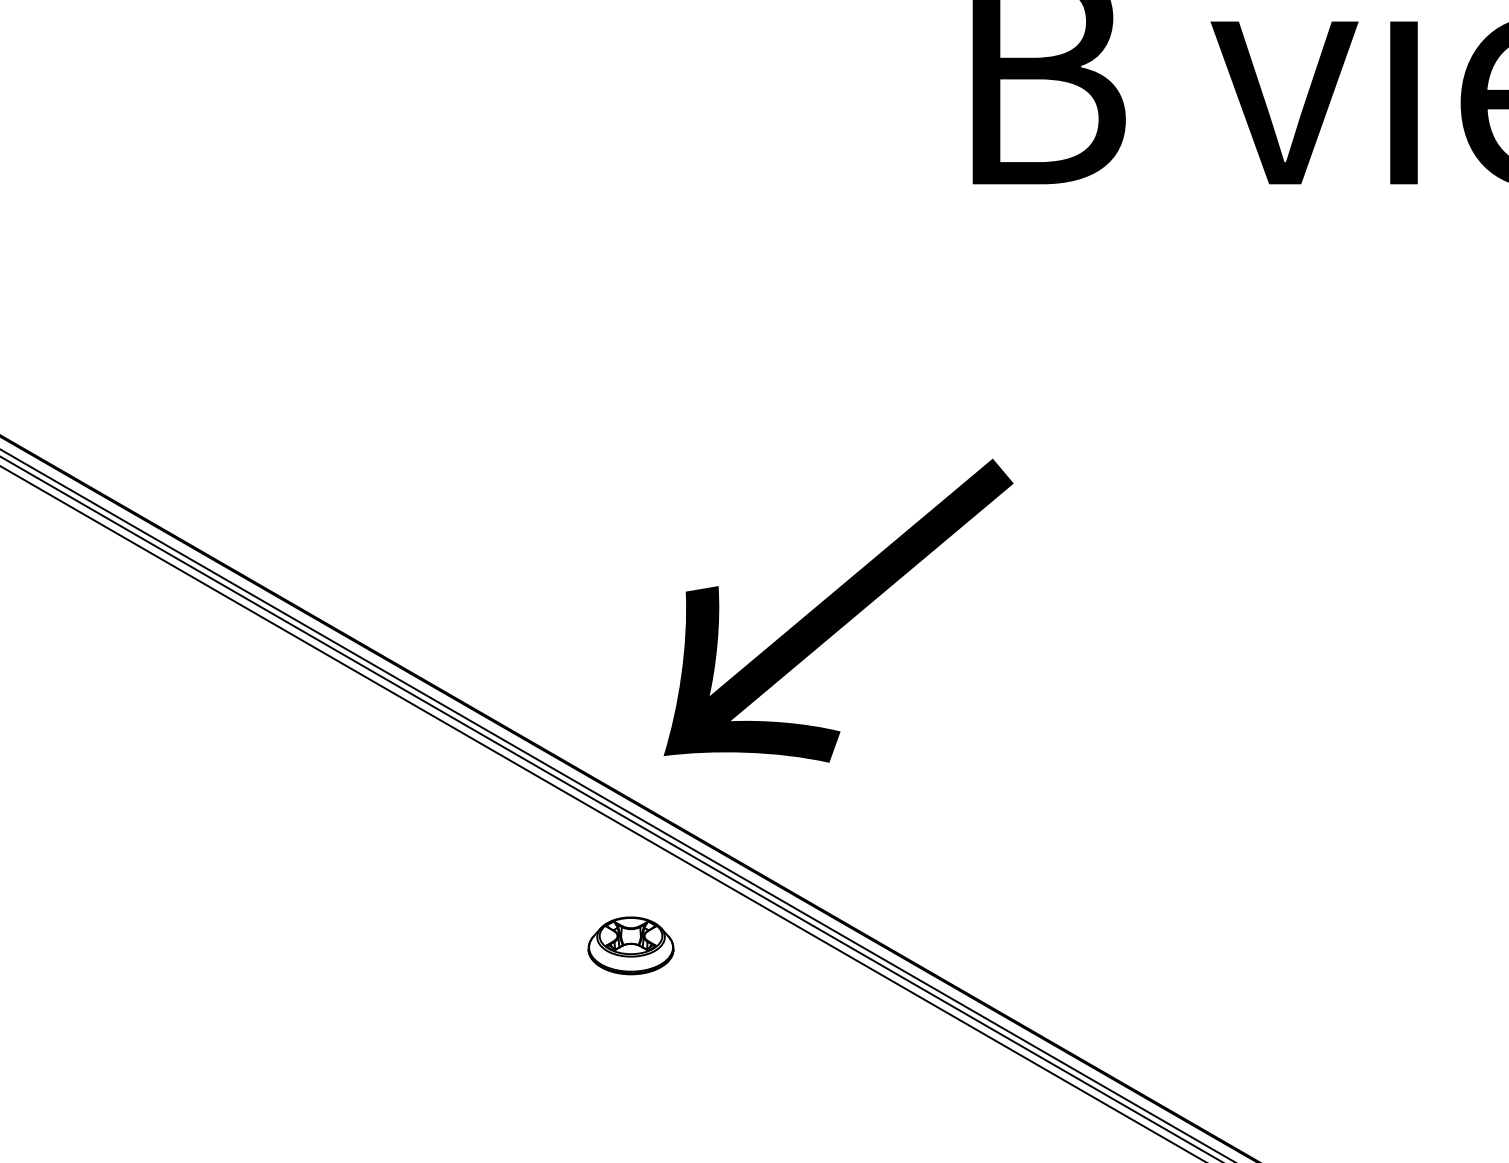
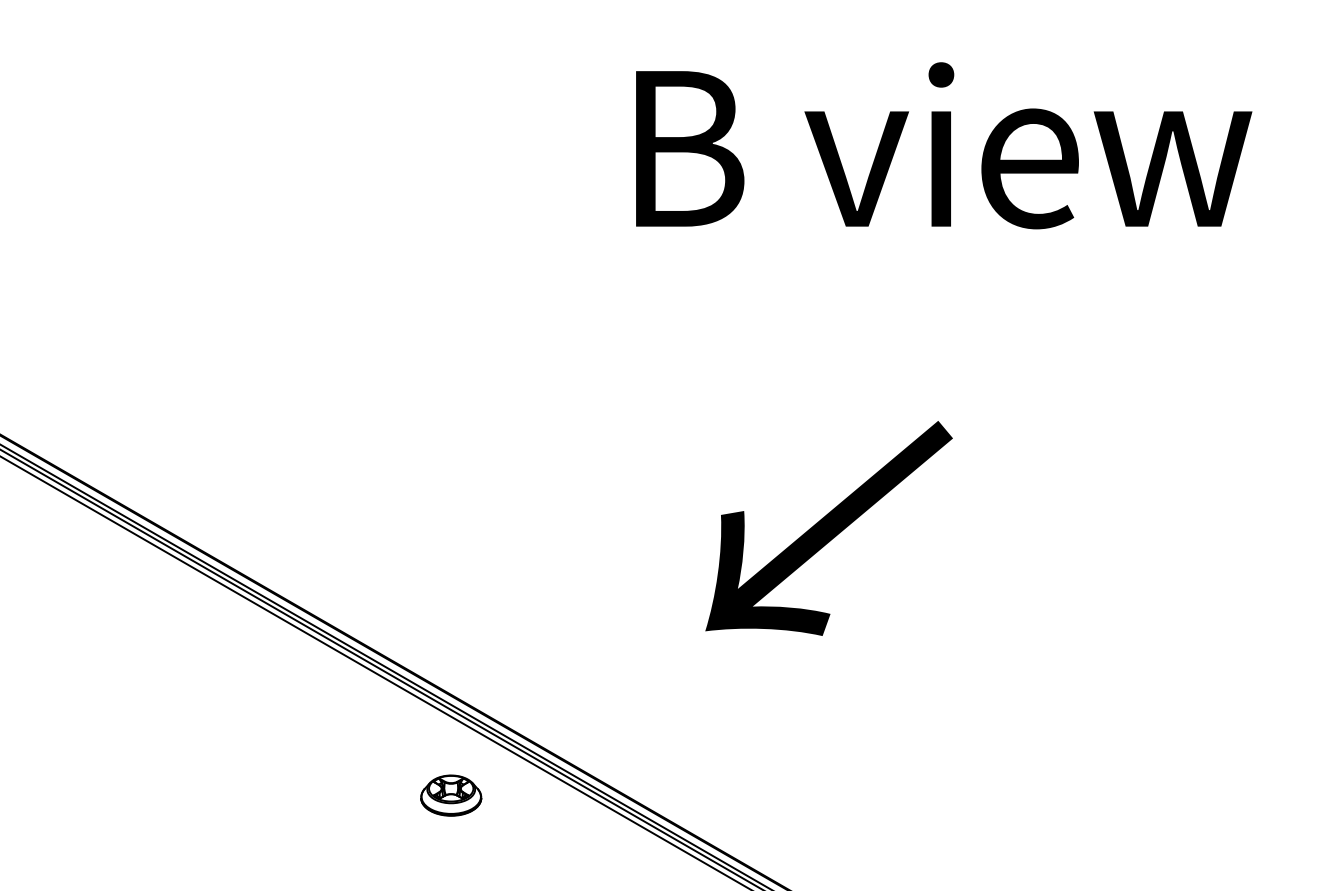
text: (837, 610) -> (828, 528), moved
part: (631, 945) -> (451, 795), moved

